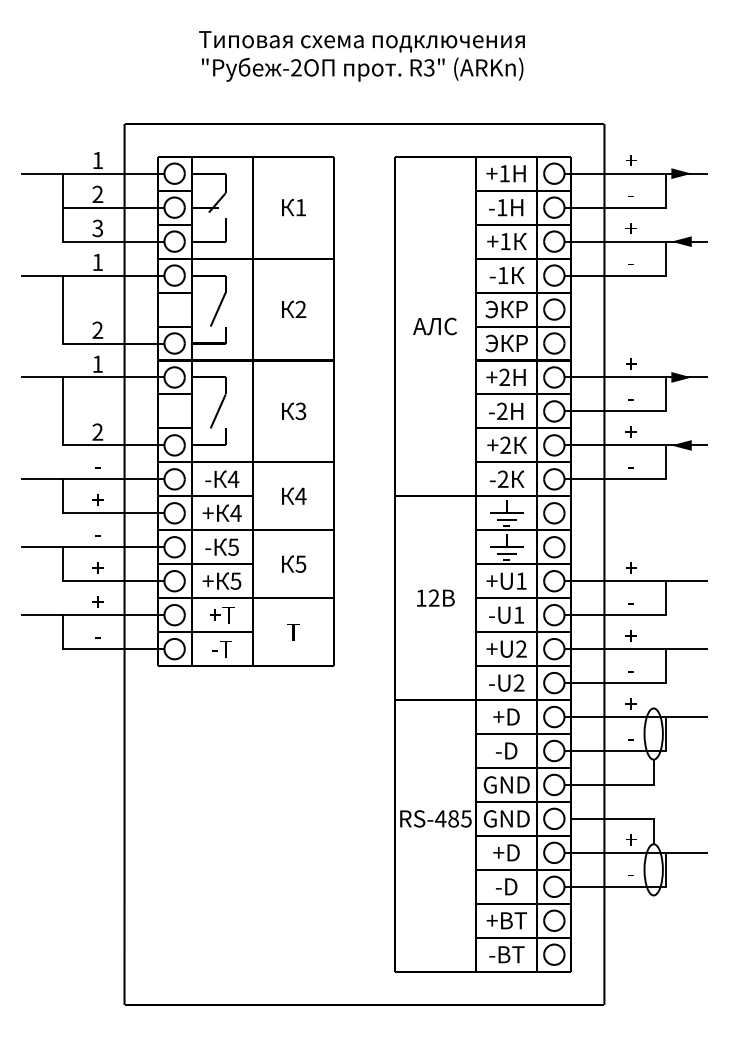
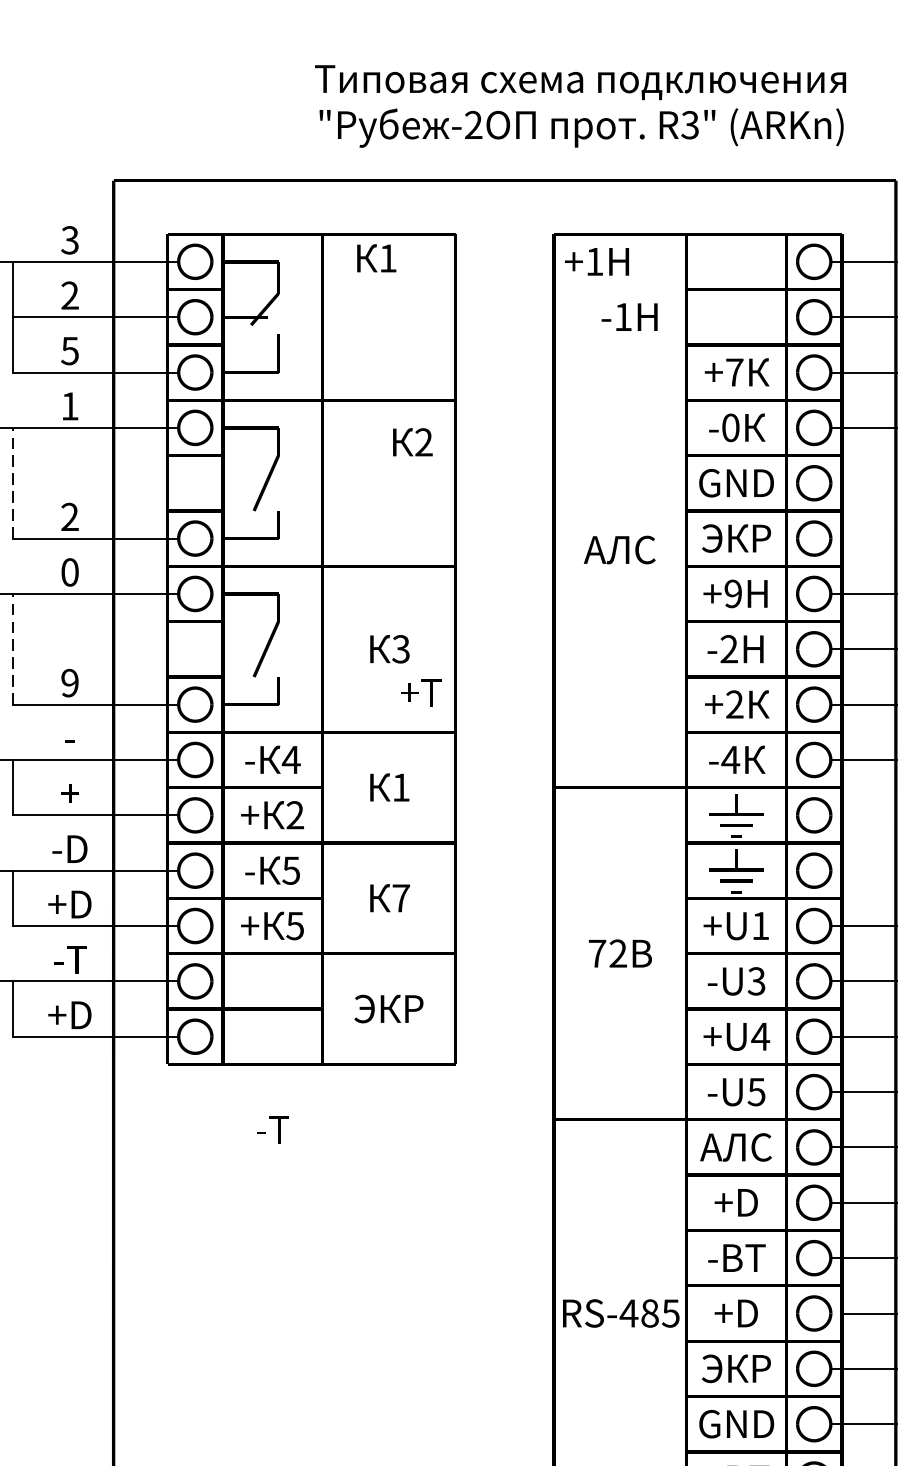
text: (361, 56) -> (579, 106), moved
text: (97, 160) -> (69, 240), 1 -> 3
text: (505, 173) -> (596, 261), moved
text: (293, 207) -> (375, 258), moved
text: (506, 207) -> (630, 316), moved
text: (98, 227) -> (71, 349), 3 -> 5
text: (505, 241) -> (734, 372), +1 -> +7
text: (503, 275) -> (731, 427), -1 -> -0
text: (294, 308) -> (413, 440), moved
line: (62, 309) -> (12, 483), solid -> dashed
text: (506, 309) -> (736, 483), ЭКР -> GND
text: (434, 326) -> (618, 549), moved
text: (97, 363) -> (69, 571), 1 -> 0
text: (504, 377) -> (732, 593), +2 -> +9
line: (62, 411) -> (12, 649), solid -> dashed
text: (97, 431) -> (69, 682), 2 -> 9
text: (502, 478) -> (729, 758), -2 -> -4
text: (300, 495) -> (400, 786), 4 -> 1
text: (235, 512) -> (294, 814), 4 -> 2
text: (97, 533) -> (69, 848), - -> -D
text: (300, 563) -> (400, 897), 5 -> 7
text: (97, 567) -> (69, 903), + -> +D
text: (421, 597) -> (597, 952), 12 -> 72
text: (97, 601) -> (69, 959), + -> -Т
text: (518, 614) -> (755, 980), -U1 -> -U3
text: (222, 615) -> (421, 693), moved
text: (293, 631) -> (389, 1008), Т -> ЭКР
text: (97, 635) -> (69, 1014), - -> +D
text: (521, 648) -> (760, 1035), +U2 -> +U4
text: (221, 649) -> (271, 1130), moved
text: (518, 682) -> (755, 1091), -U2 -> -U5
text: (506, 716) -> (736, 1146), +D -> АЛС
text: (506, 750) -> (736, 1201), -D -> +D
text: (506, 784) -> (736, 1257), GND -> -BT
text: (506, 818) -> (736, 1312), GND -> +D
text: (506, 852) -> (736, 1368), +D -> ЭКР
text: (506, 886) -> (736, 1423), -D -> GND

